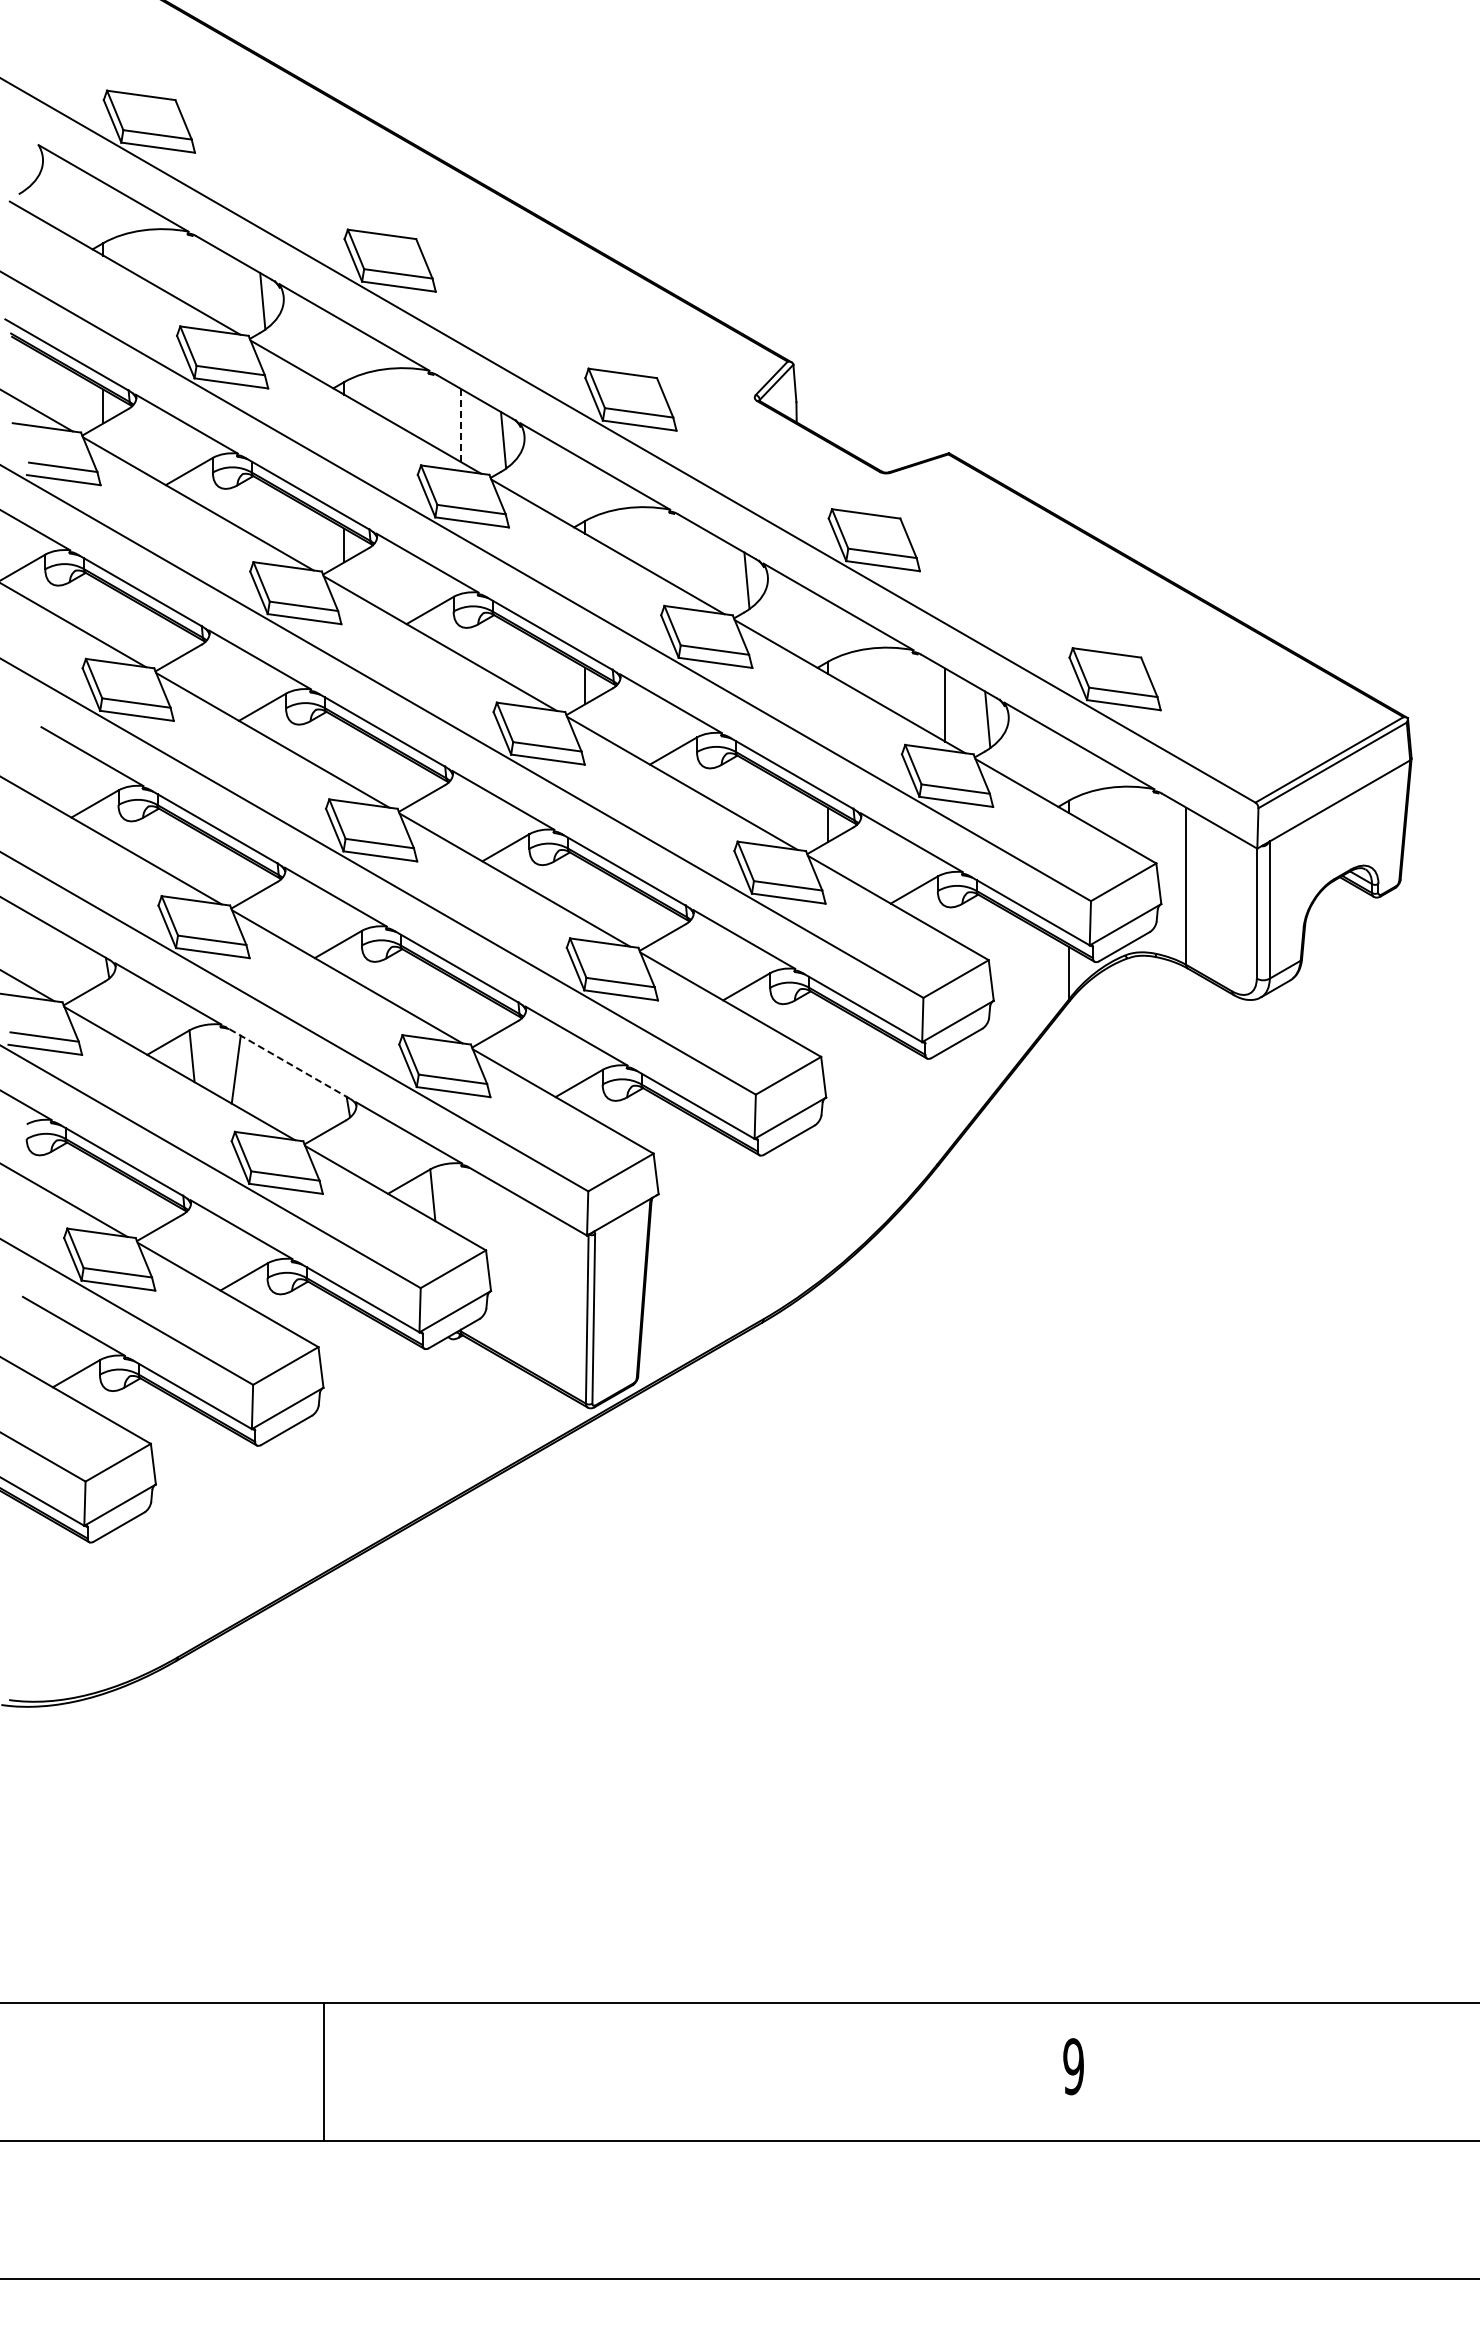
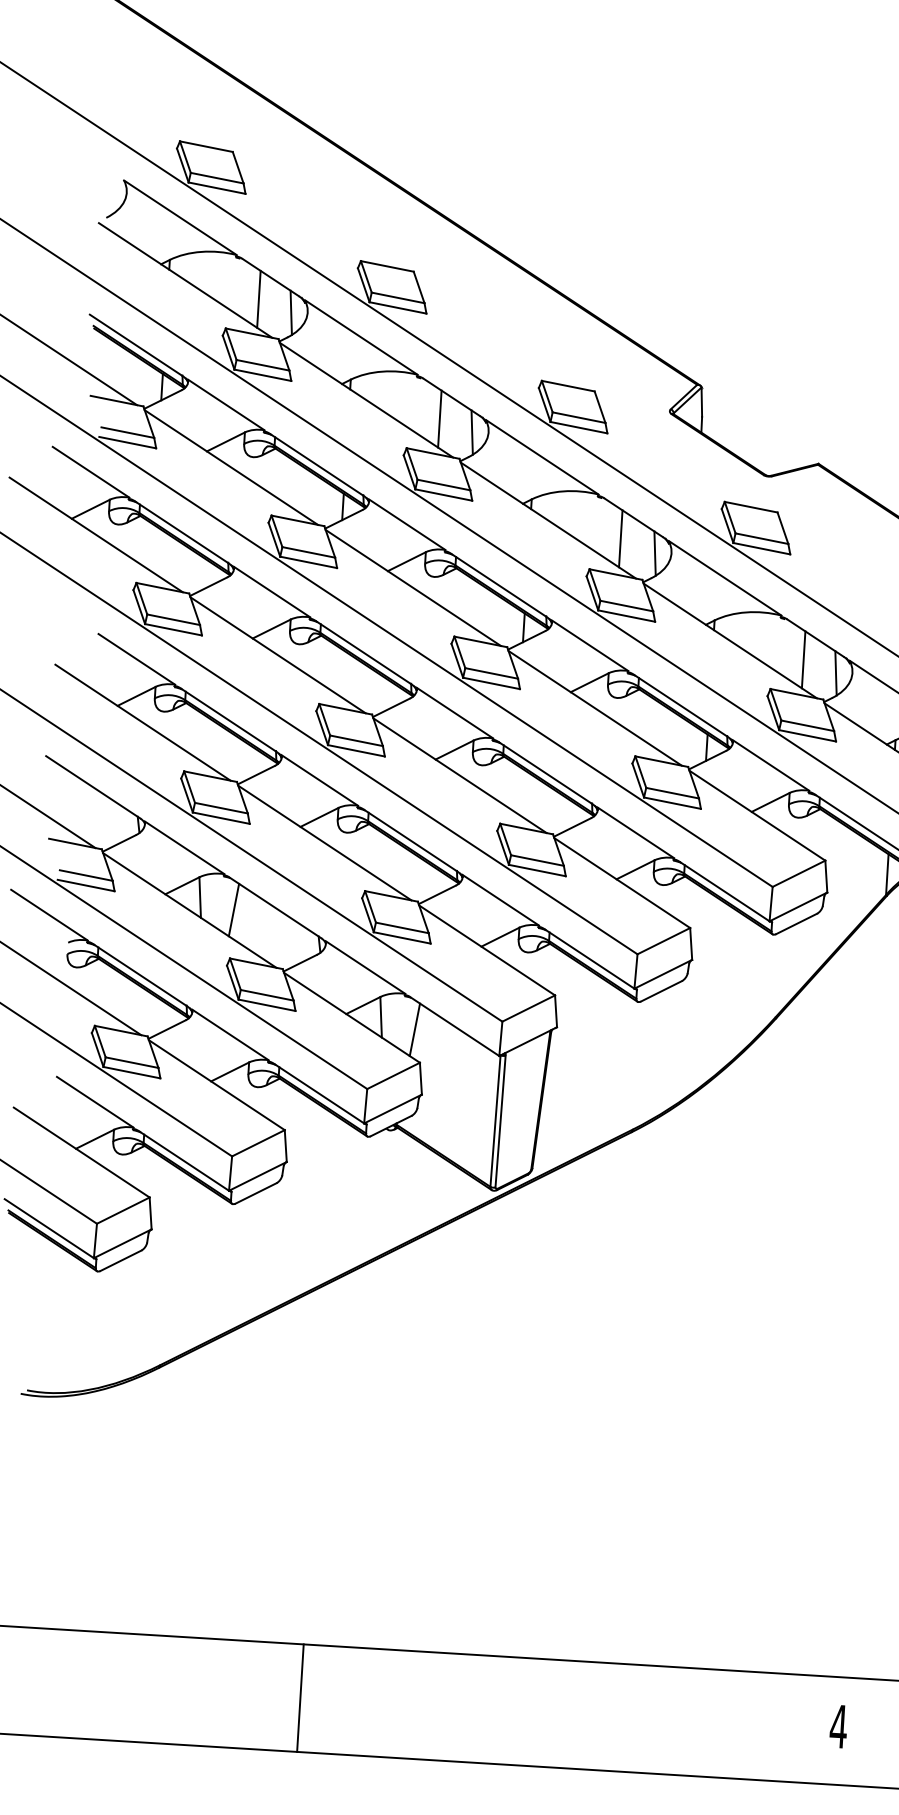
line: (220, 286) -> (259, 299), added
line: (461, 425) -> (440, 419), dashed -> solid
line: (701, 564) -> (620, 538), added
line: (288, 1063) -> (274, 907), dashed -> solid
line: (476, 1208) -> (414, 1029), added
text: (1073, 2066) -> (838, 1726), 9 -> 4
line: (323, 2072) -> (300, 1698), moved

